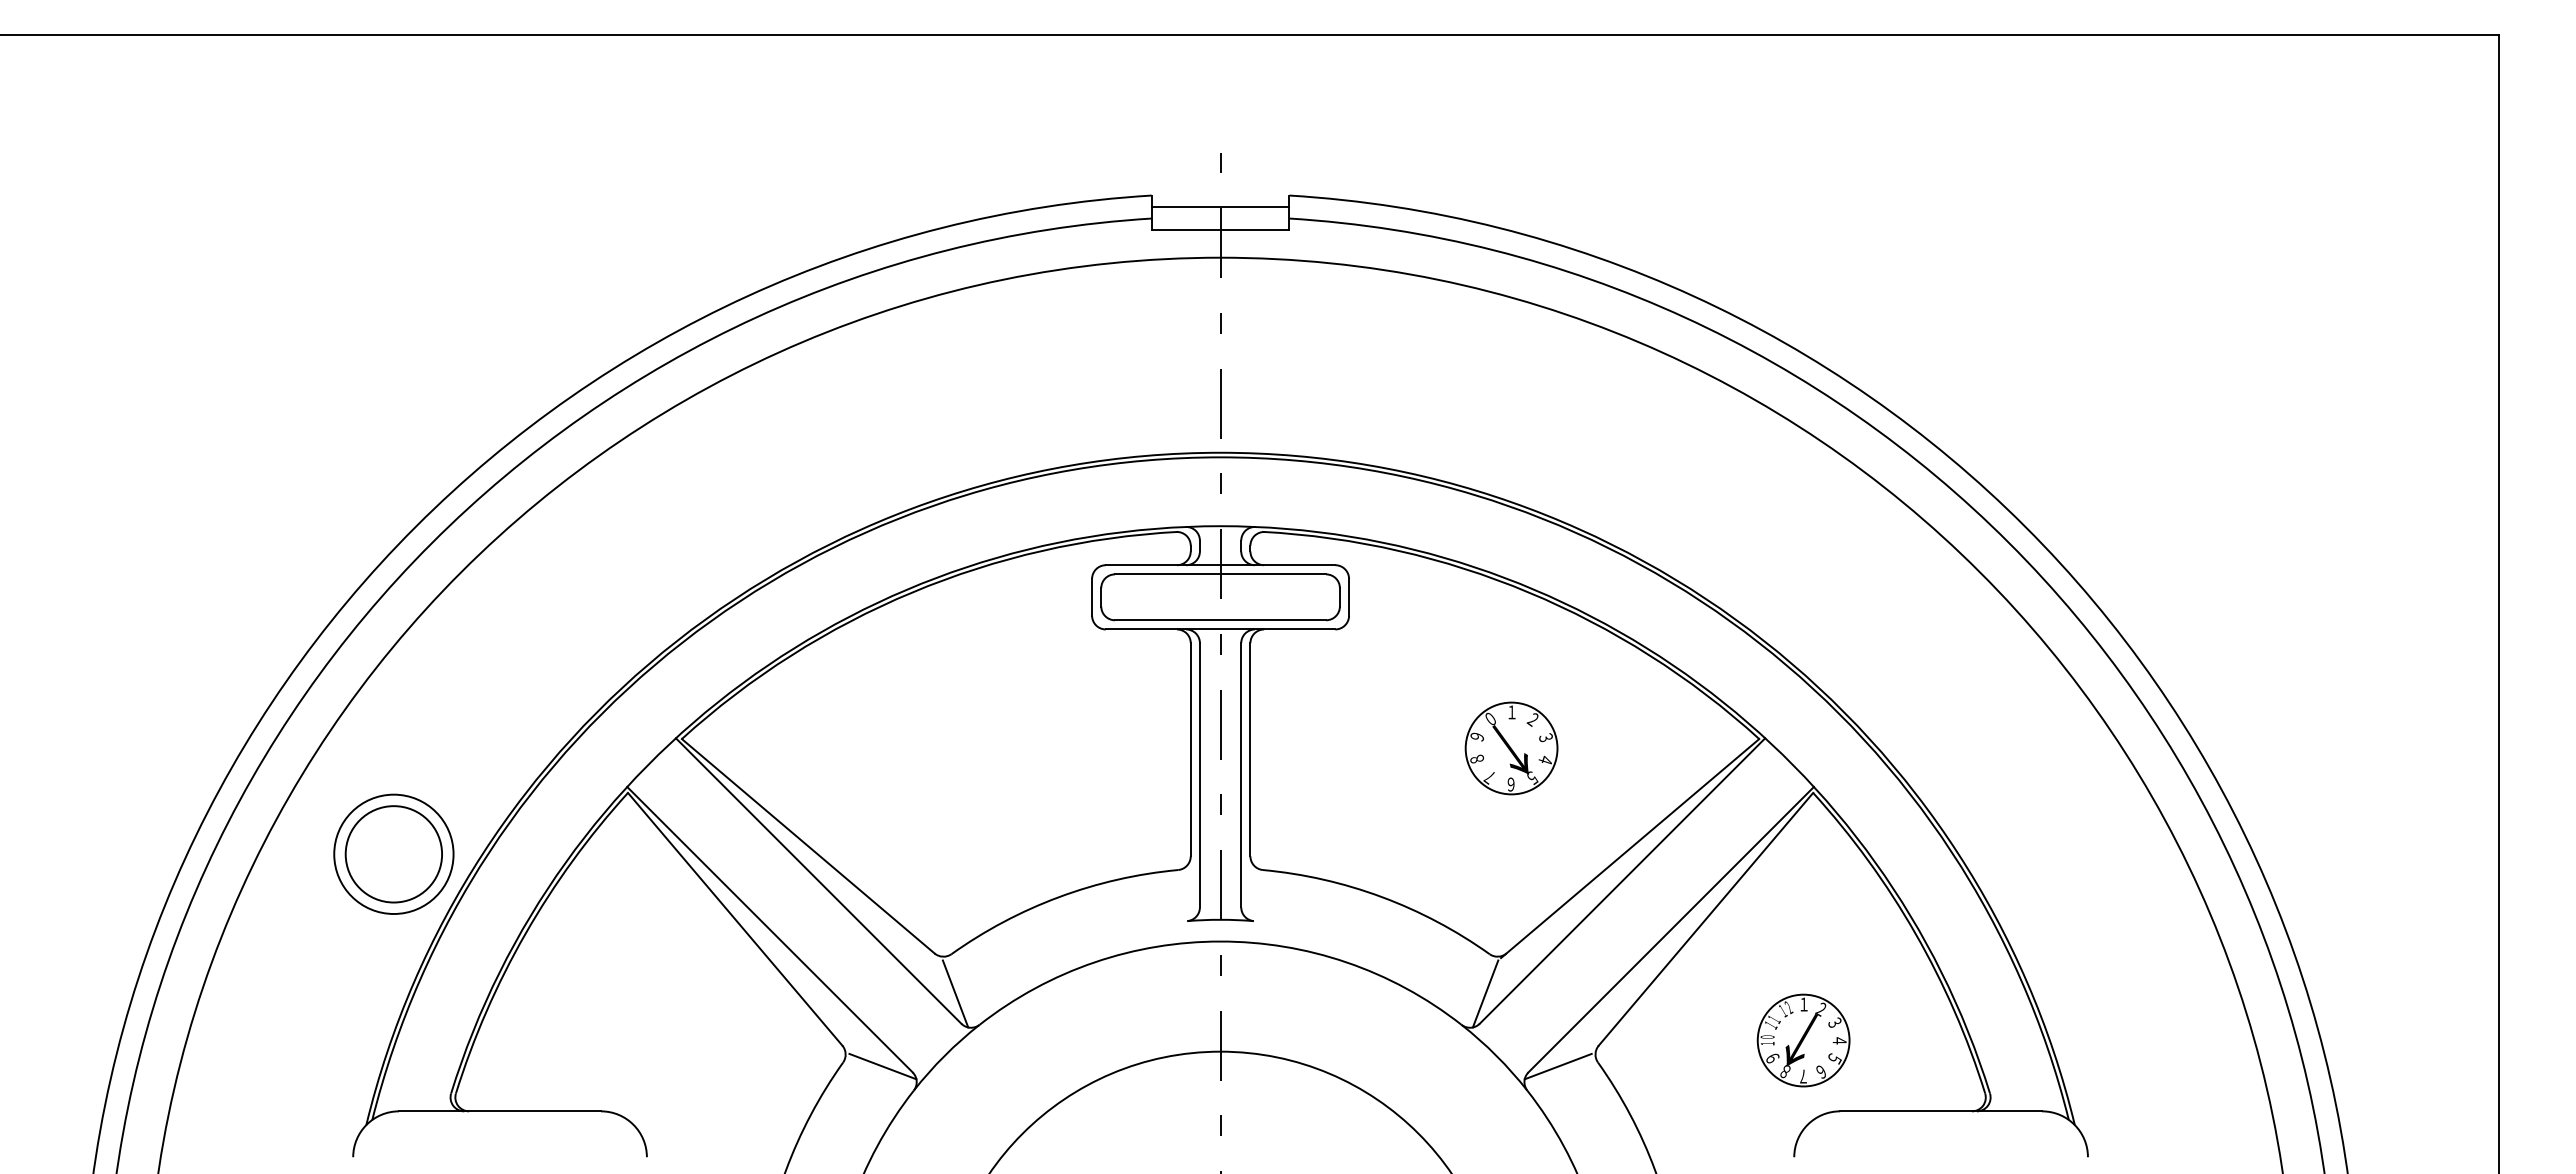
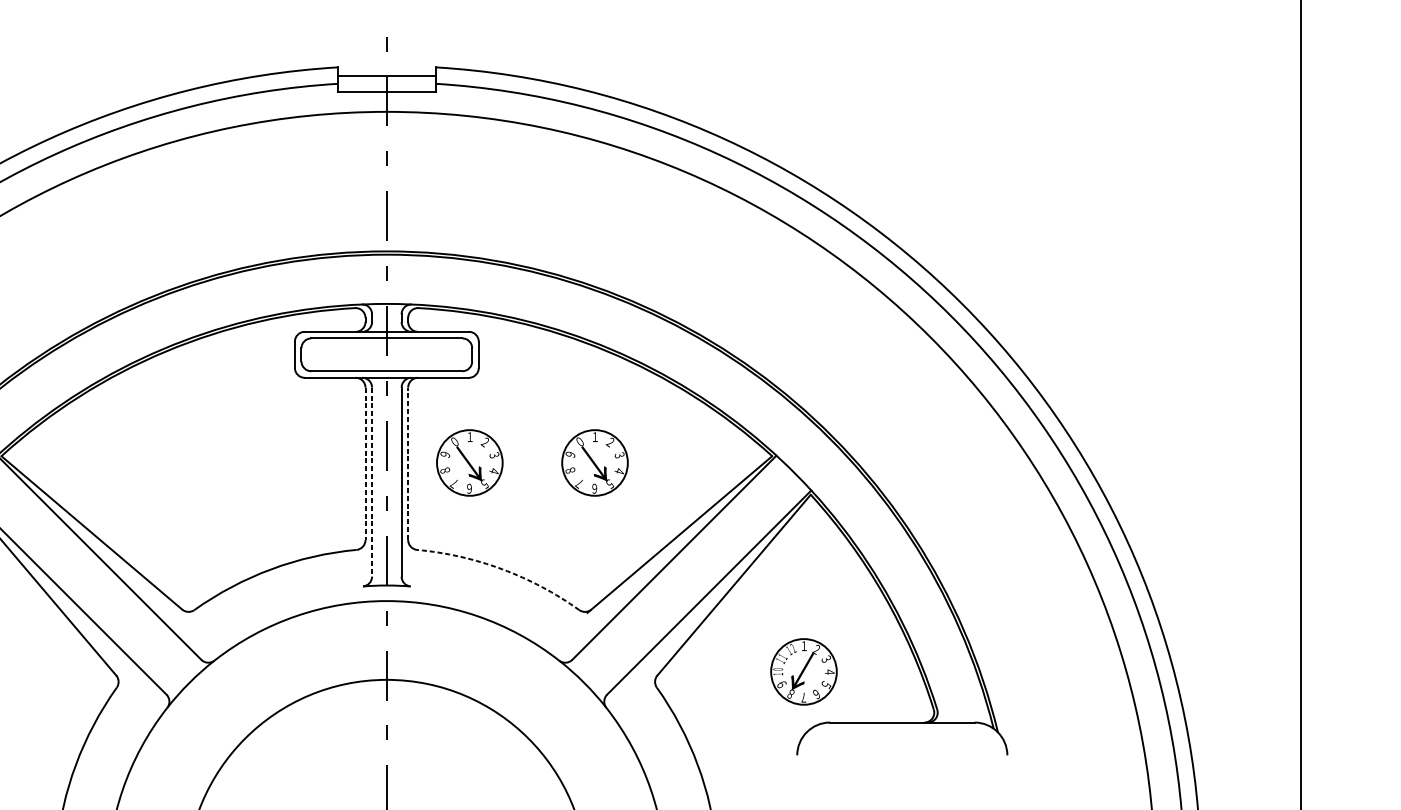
part: (1336, 748) -> (469, 462), added
line: (1190, 749) -> (365, 463), solid -> dashed
line: (1250, 749) -> (408, 463), solid -> dashed
line: (1199, 775) -> (371, 482), solid -> dashed
arc: (1381, 897) -> (501, 569), solid -> dashed
line: (955, 993) -> (197, 638), removed
line: (1485, 993) -> (576, 638), removed
line: (882, 1066) -> (144, 690), removed
line: (1557, 1066) -> (627, 690), removed

